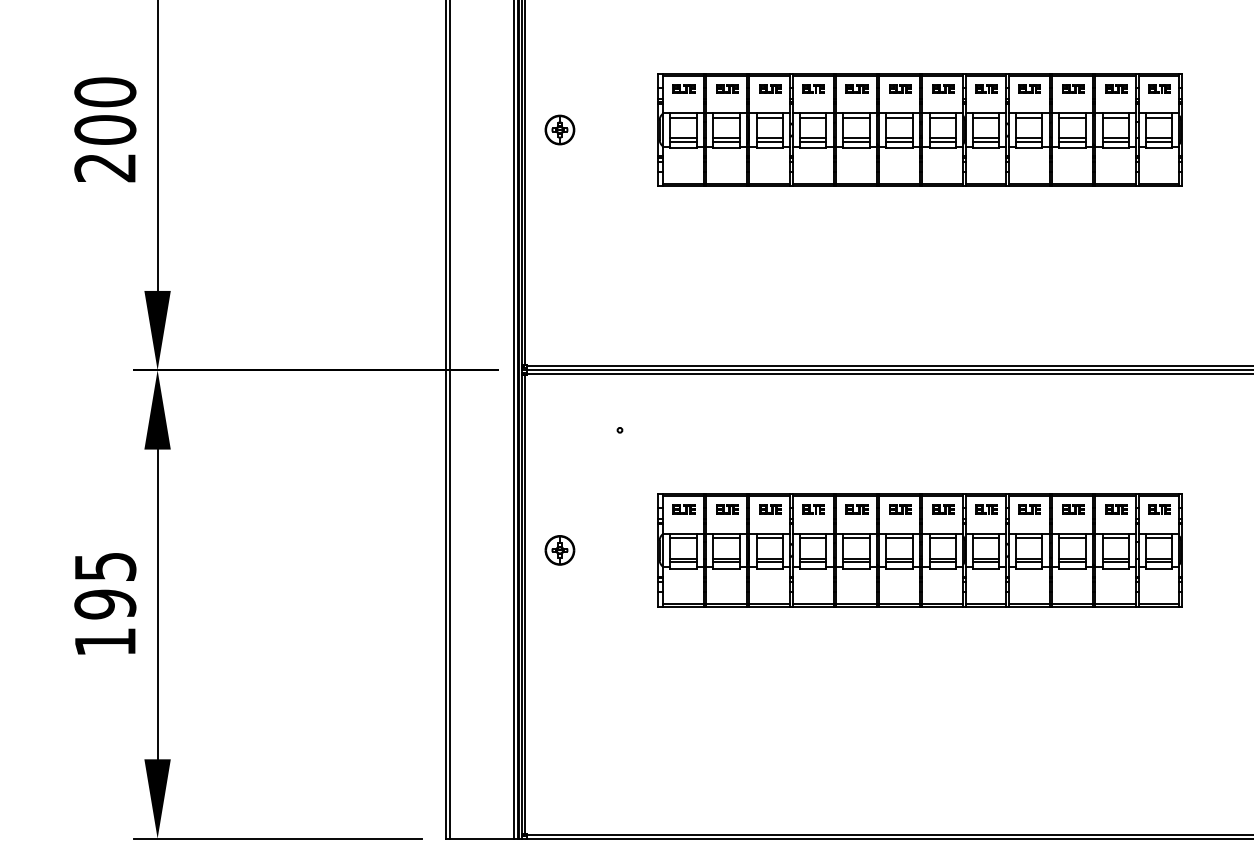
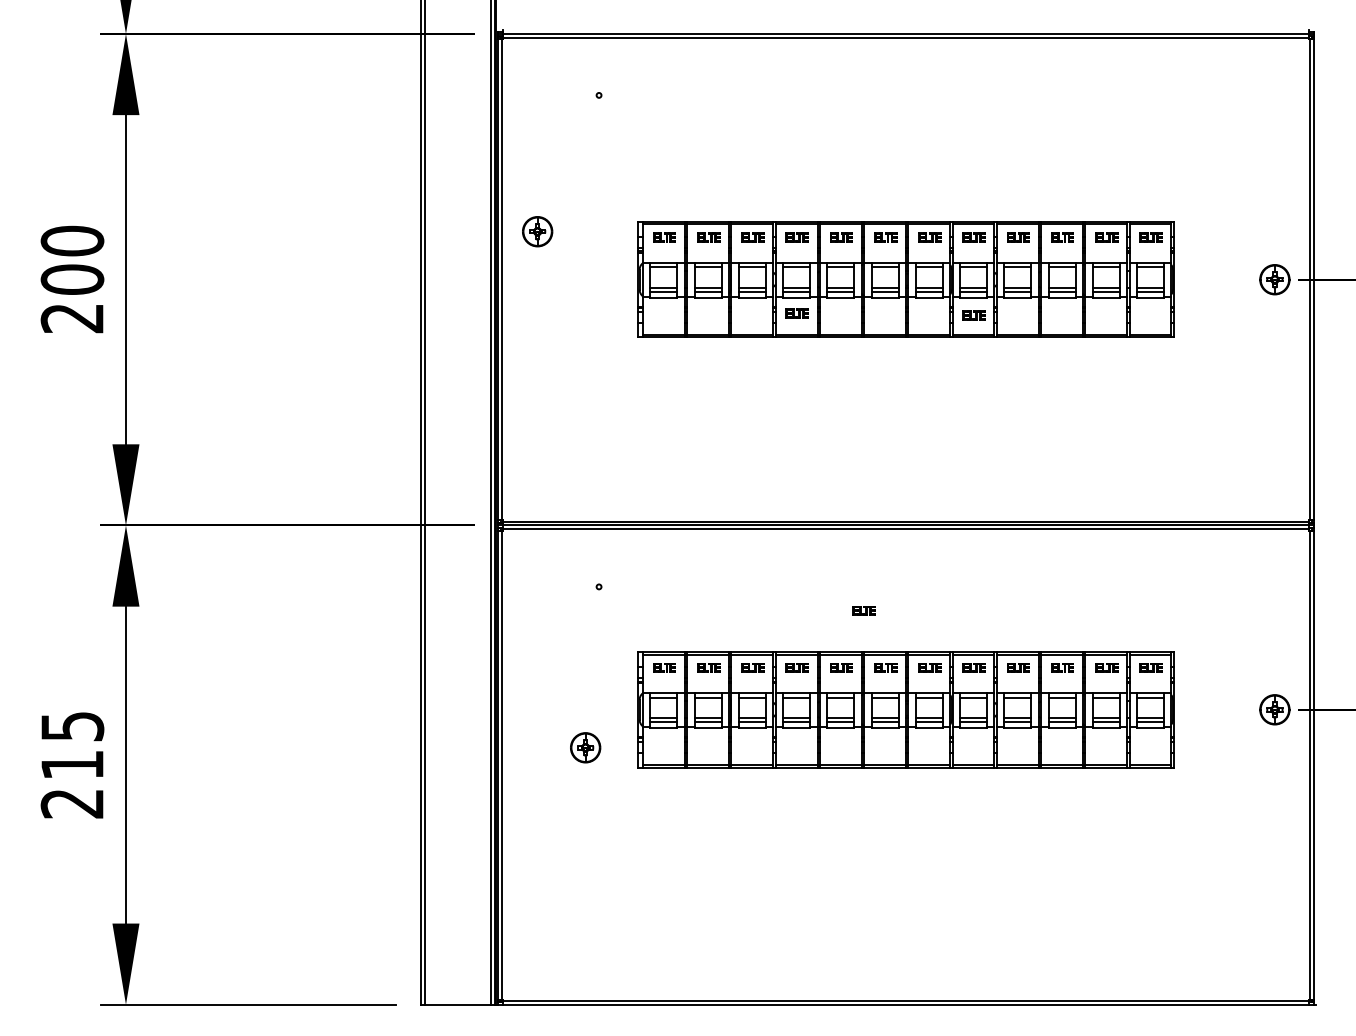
part: (559, 129) -> (537, 231), moved
part: (812, 163) -> (796, 313), added
part: (985, 165) -> (973, 315), added
part: (878, 453) -> (863, 610), added
part: (559, 550) -> (585, 747), moved
text: (105, 623) -> (72, 784), 195 -> 215

